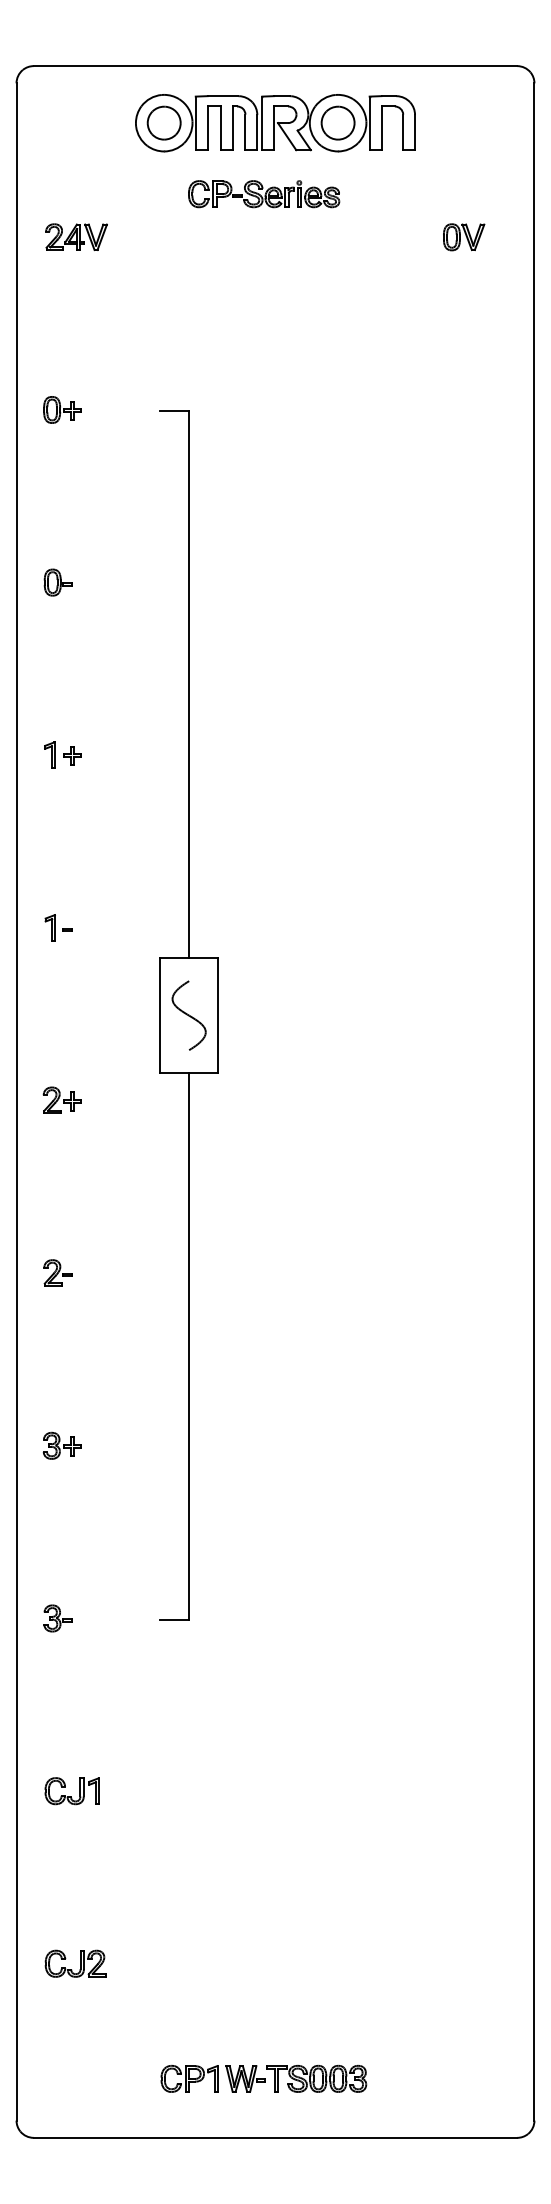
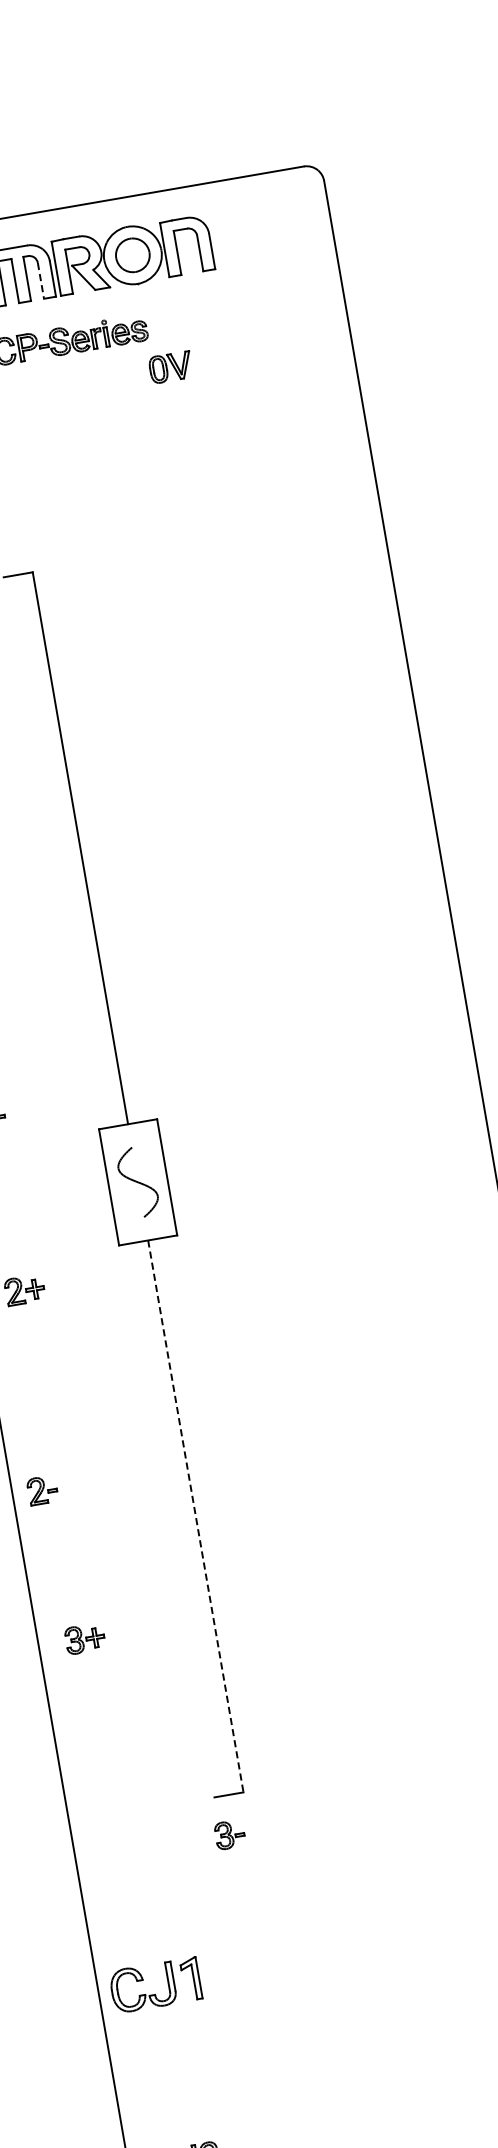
line: (245, 132) -> (41, 280), solid -> dashed
part: (464, 237) -> (171, 367), moved
part: (57, 1272) -> (41, 1489), moved
line: (189, 1347) -> (196, 1517), solid -> dashed
part: (57, 1618) -> (229, 1834), moved
part: (71, 1791) -> (154, 1986), size x1.6

